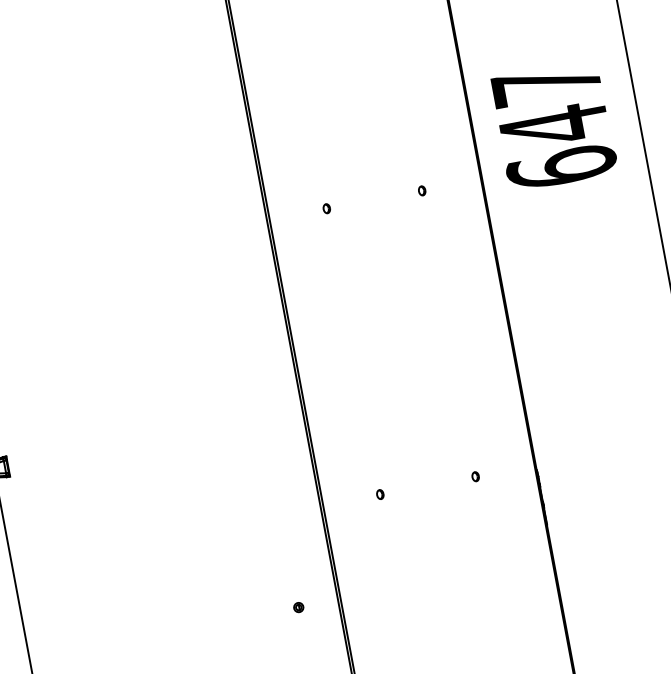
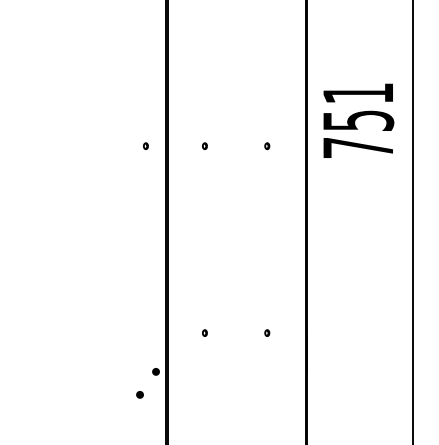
text: (554, 125) -> (358, 120), 647 -> 751
part: (235, 224) -> (145, 145), added
part: (315, 567) -> (155, 371), added

